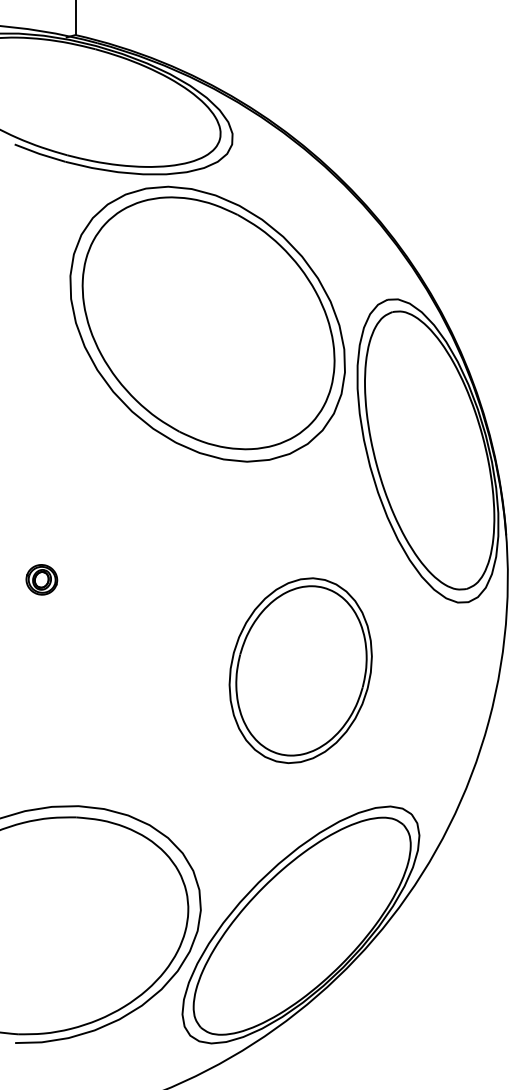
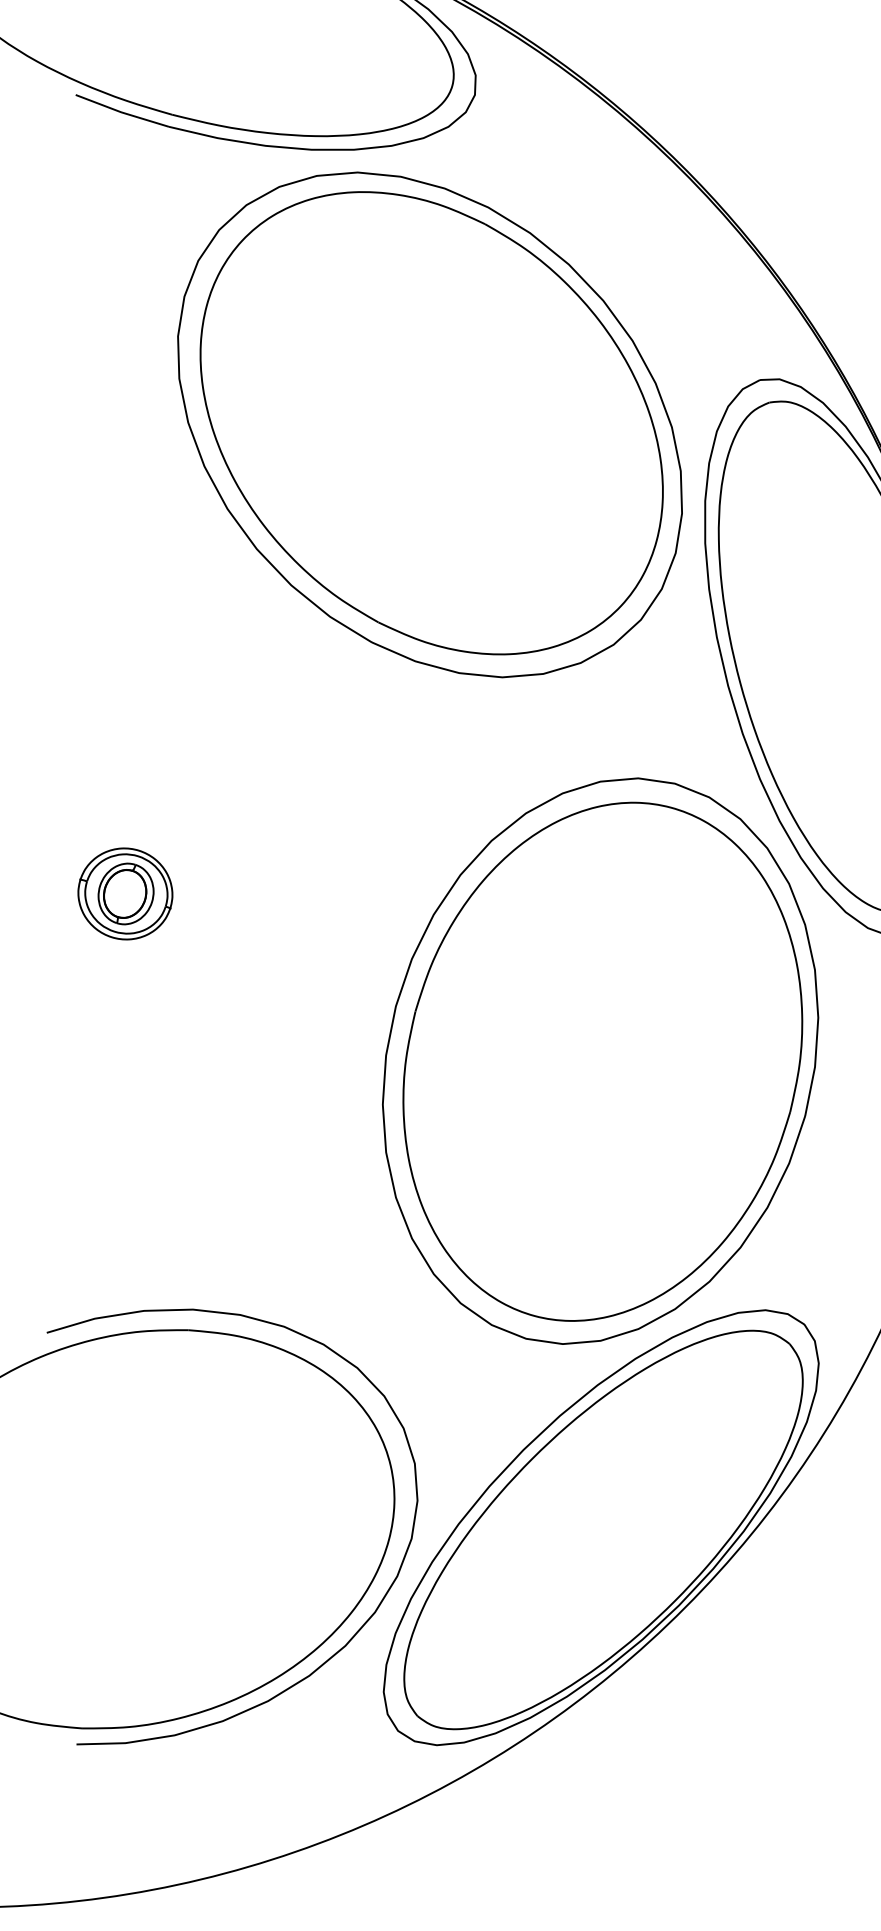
part: (41, 579) -> (124, 893), size x1.67
part: (300, 670) -> (600, 1060), size x1.67

